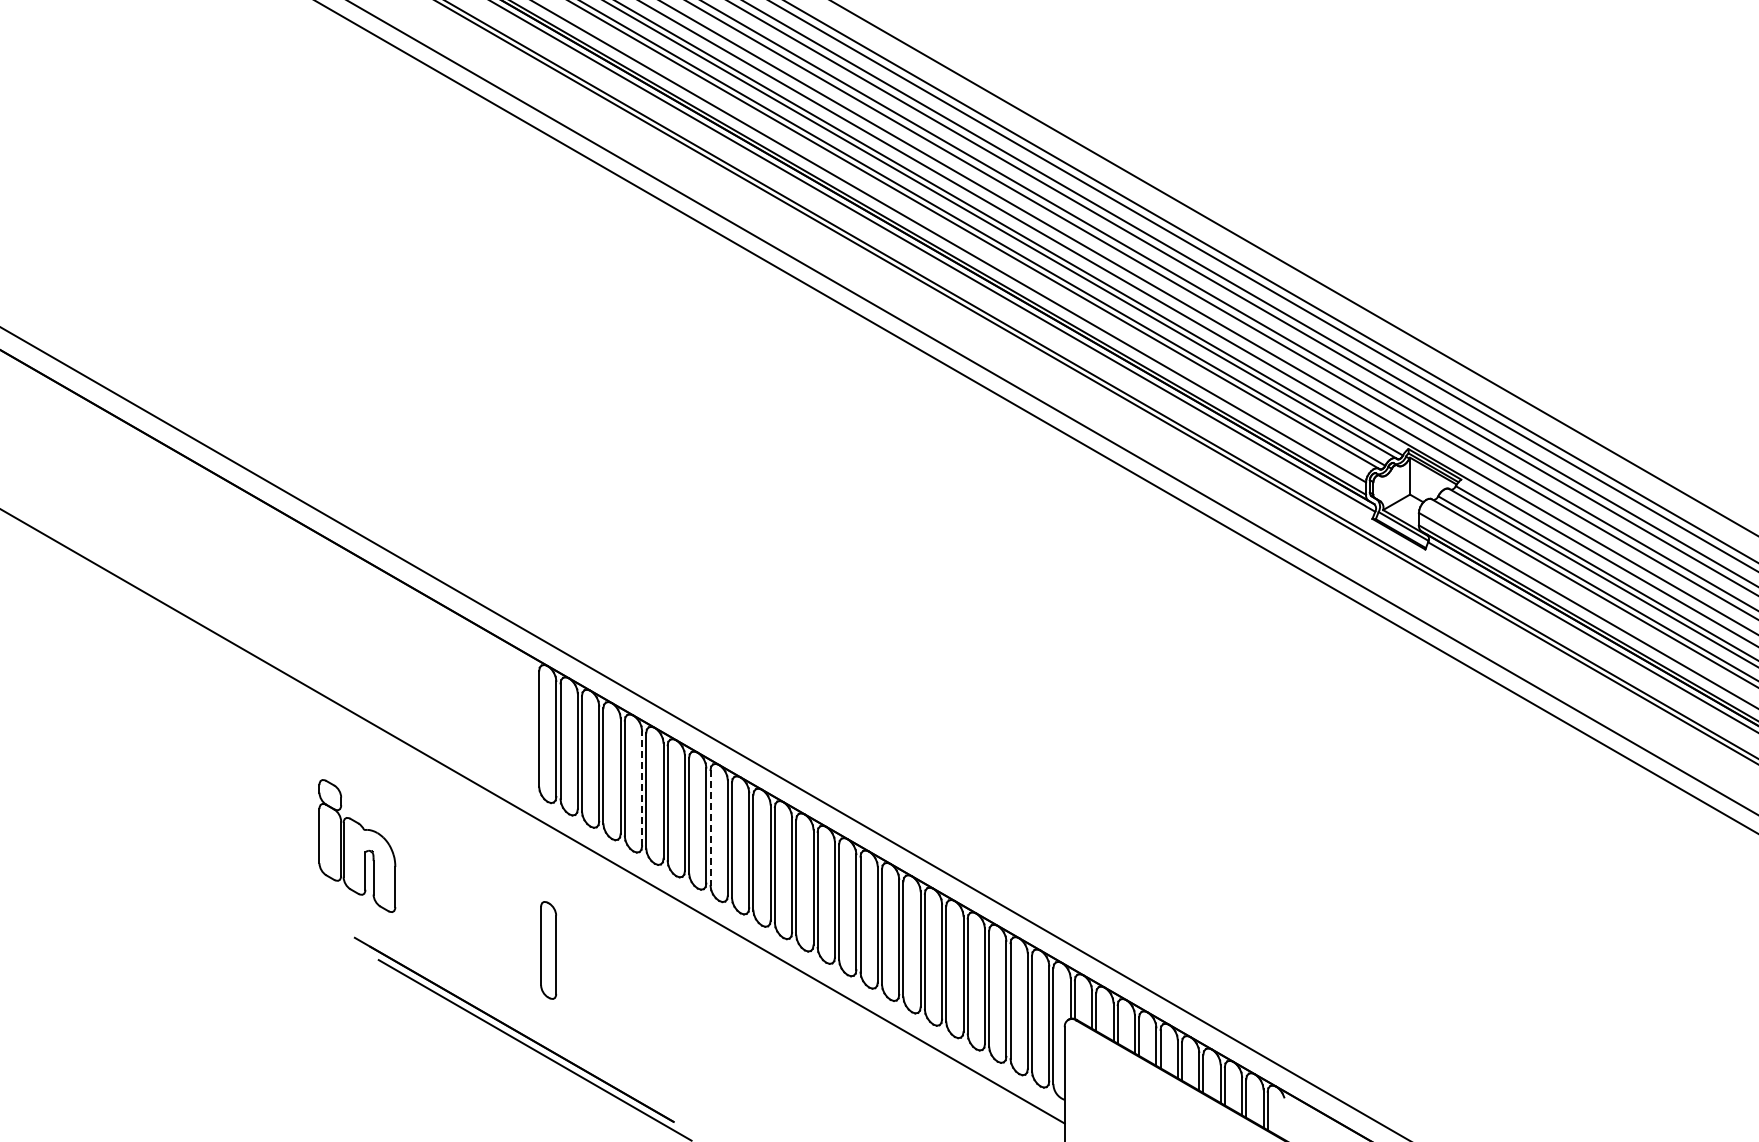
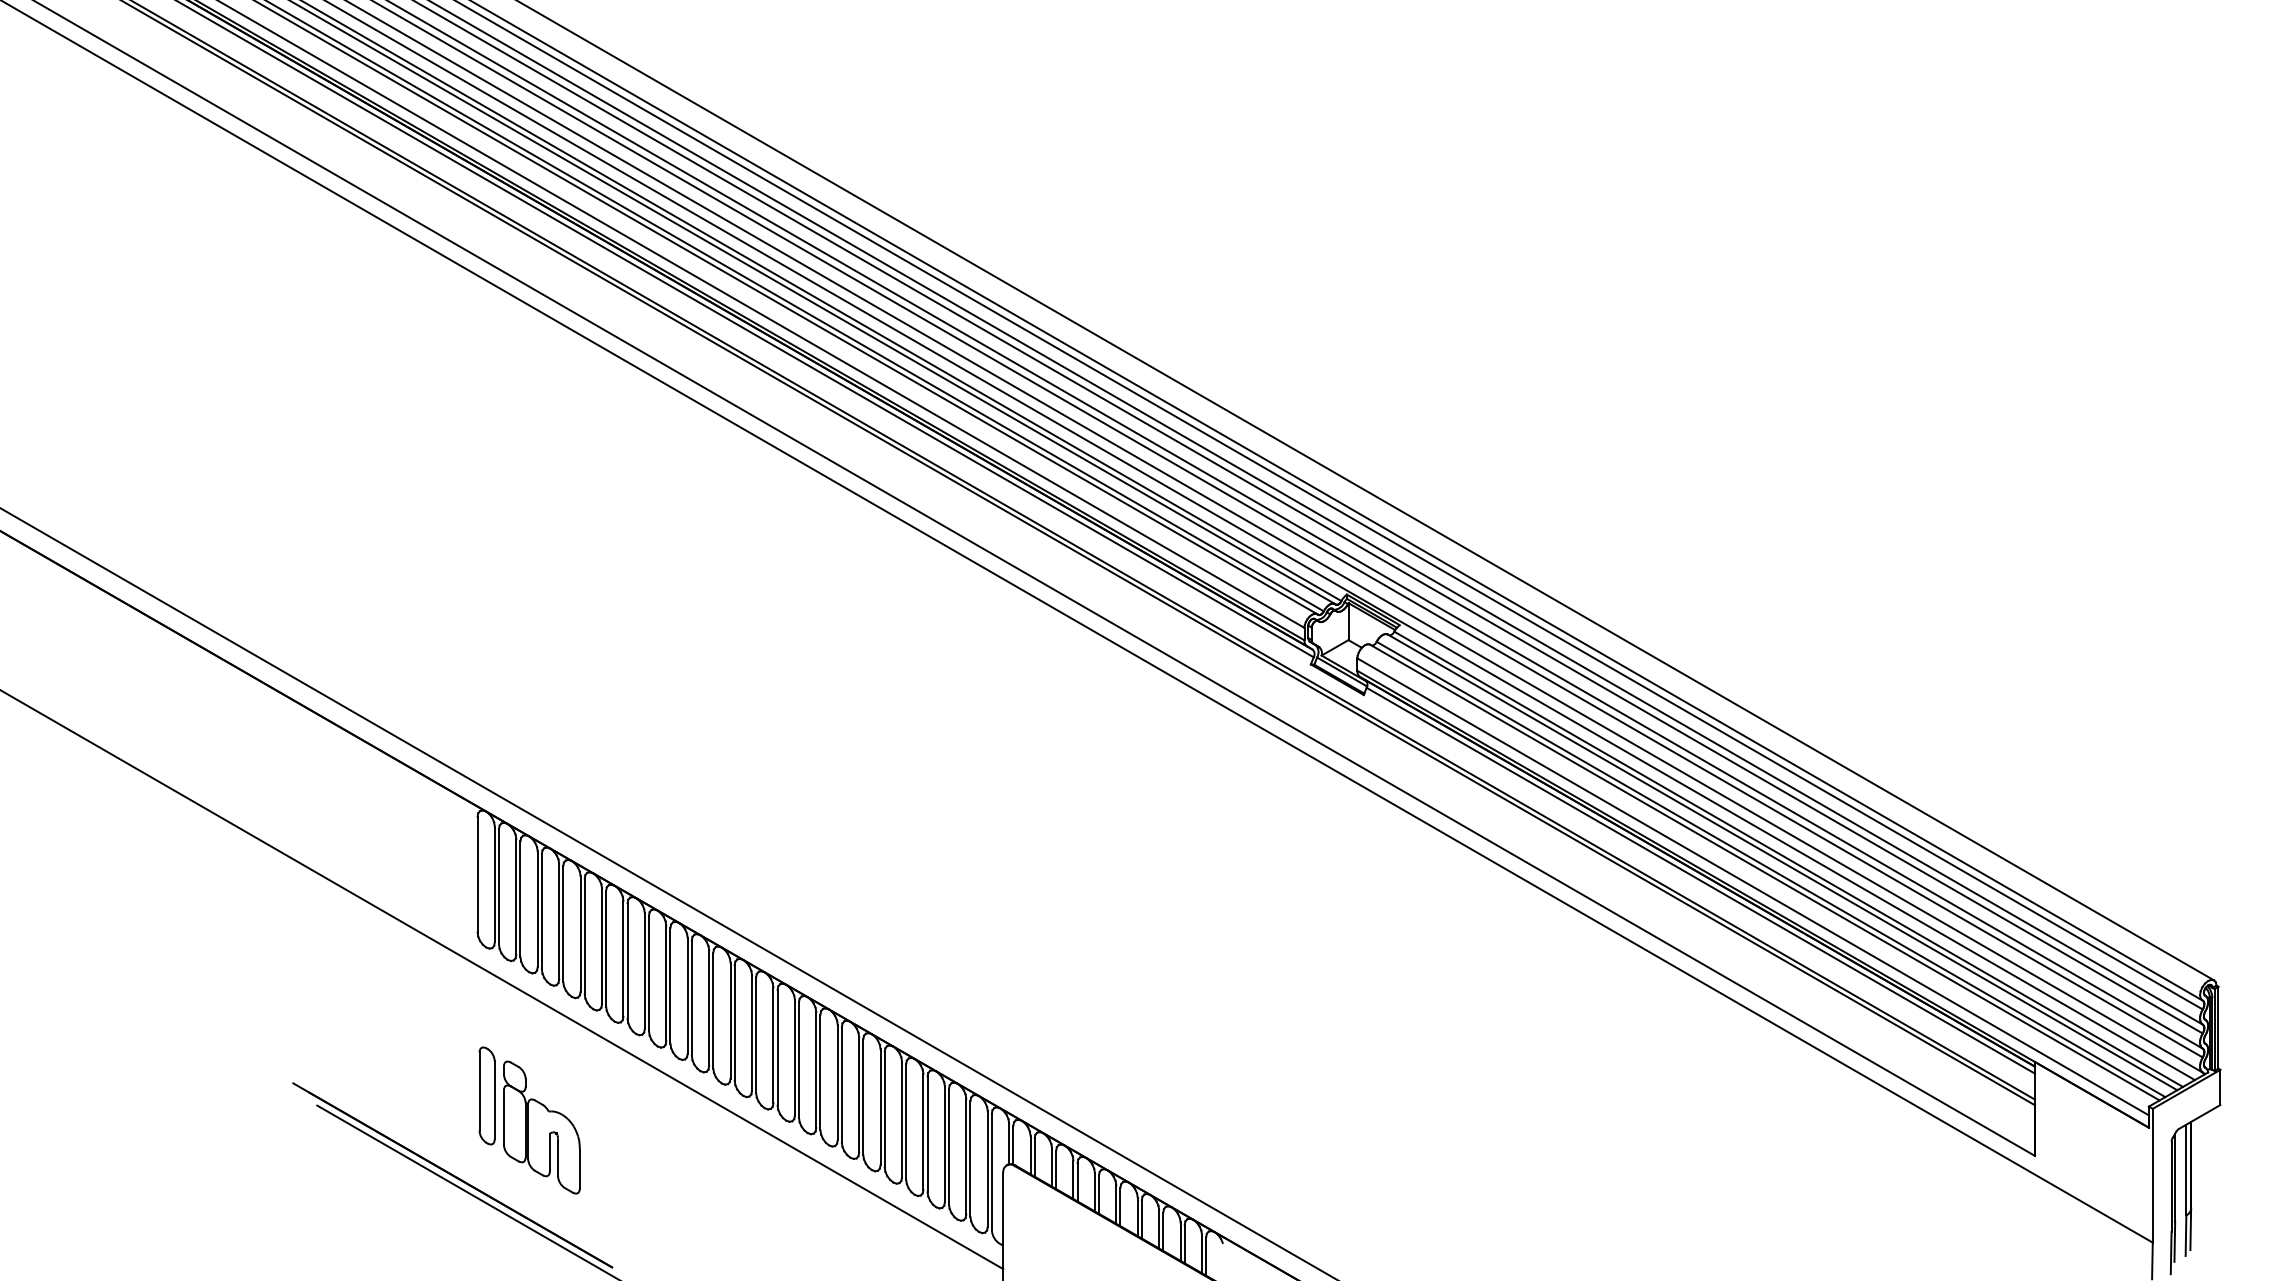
line: (642, 787) -> (580, 933), dashed -> solid
line: (711, 827) -> (649, 973), dashed -> solid
part: (357, 845) -> (541, 1127), moved

